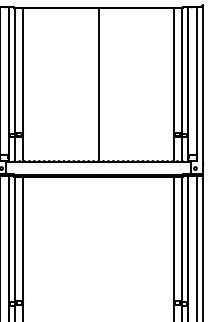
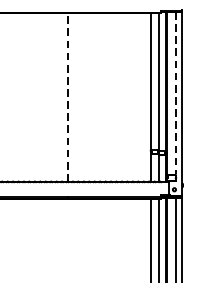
line: (196, 80) -> (175, 92), solid -> dashed
line: (98, 84) -> (67, 97), solid -> dashed

